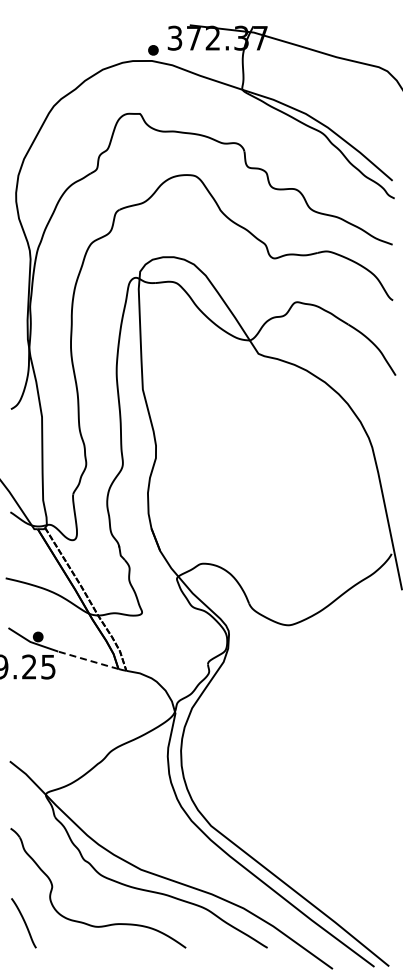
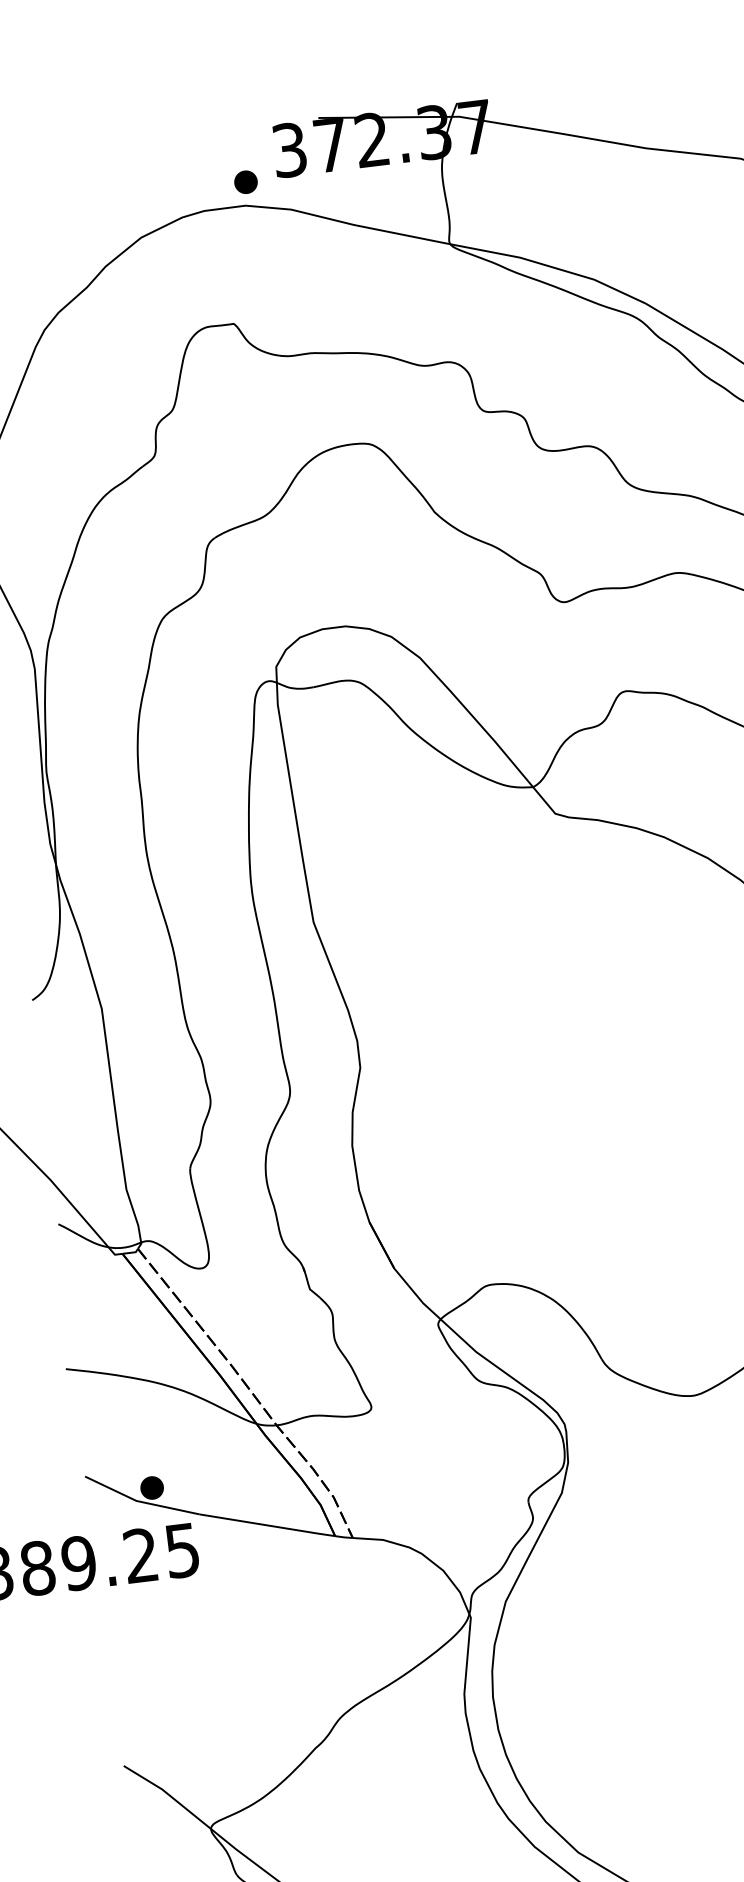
line: (88, 660) -> (267, 1525), dashed -> solid

